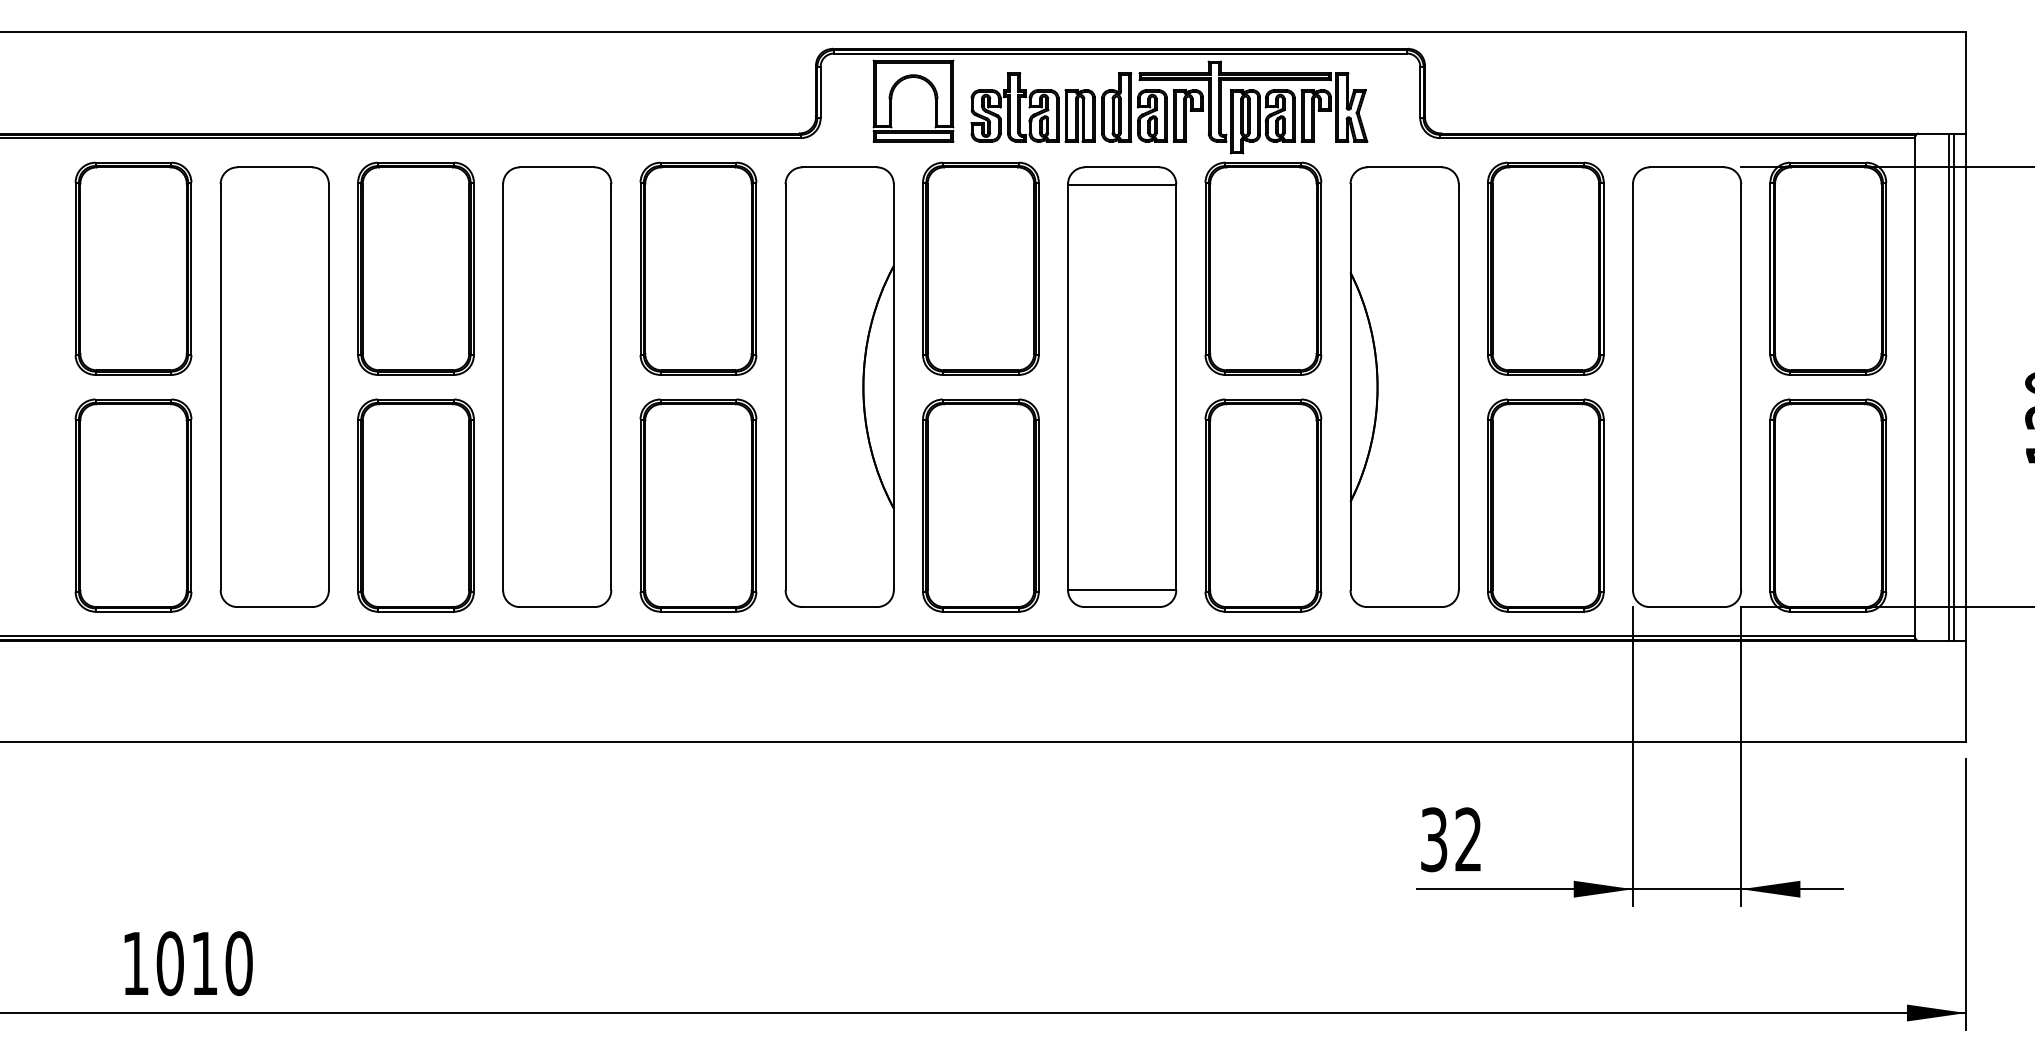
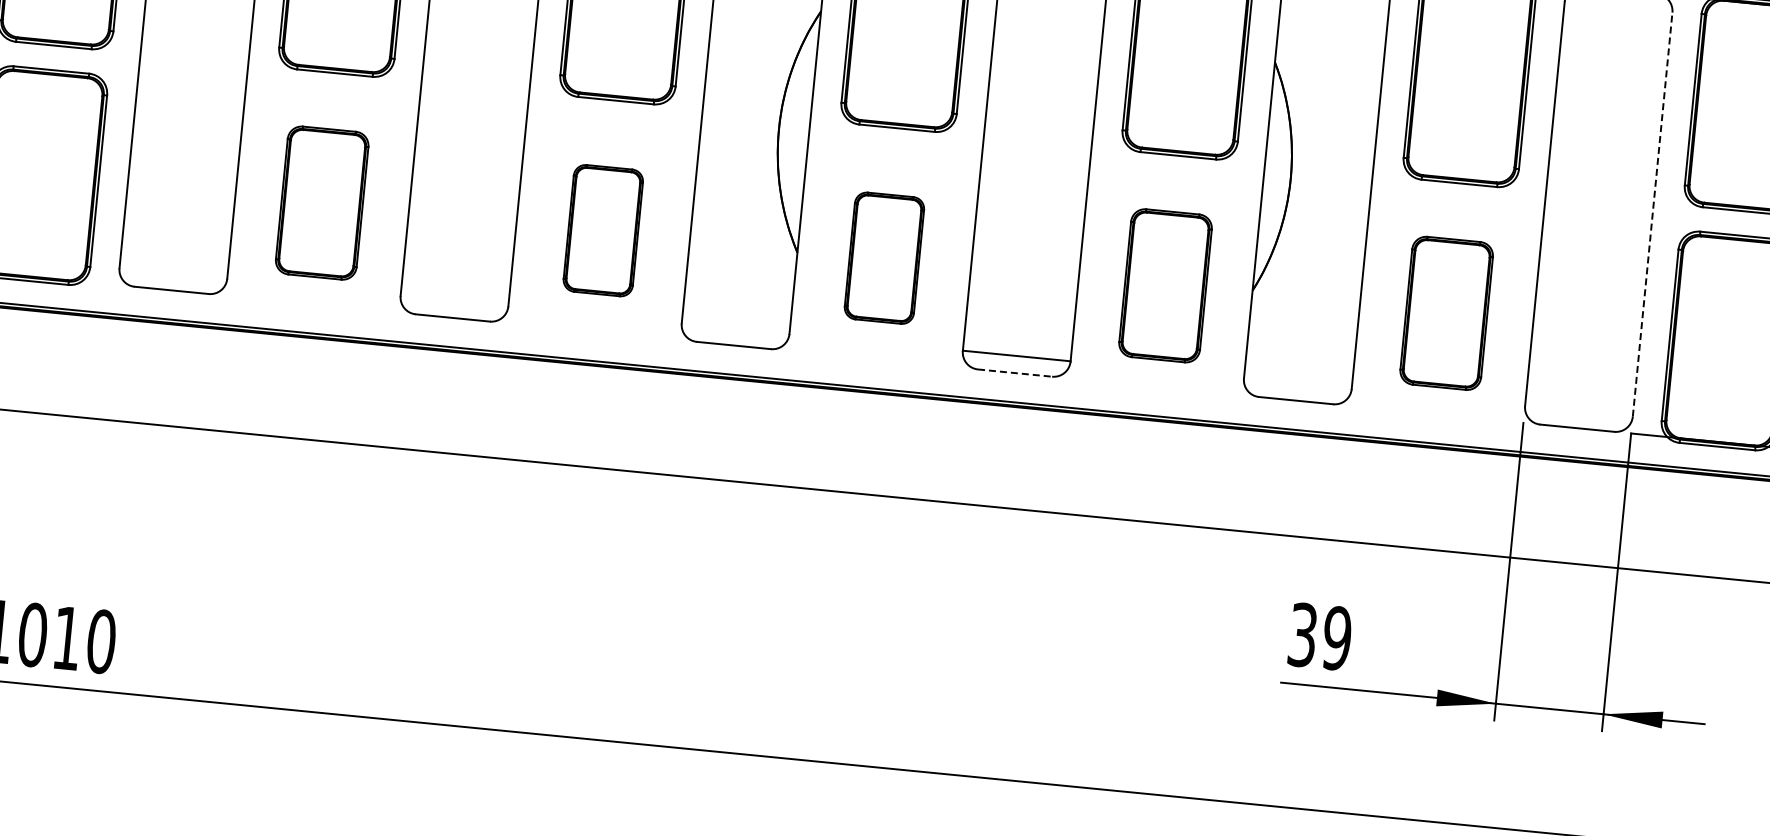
line: (1741, 387) -> (1652, 214), solid -> dashed
part: (415, 505) -> (321, 203), size x0.7
part: (698, 505) -> (603, 230), size x0.6
part: (980, 505) -> (884, 258), size x0.6
part: (1263, 505) -> (1165, 285), size x0.7
part: (1545, 505) -> (1446, 313), size x0.7
line: (1122, 607) -> (1015, 373), solid -> dashed
text: (1468, 839) -> (1337, 638), 32 -> 39

